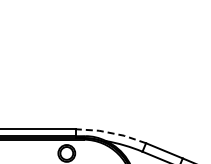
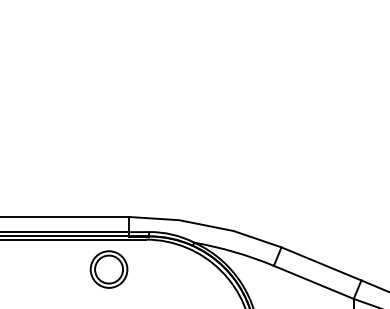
line: (111, 133) -> (206, 226), dashed -> solid

